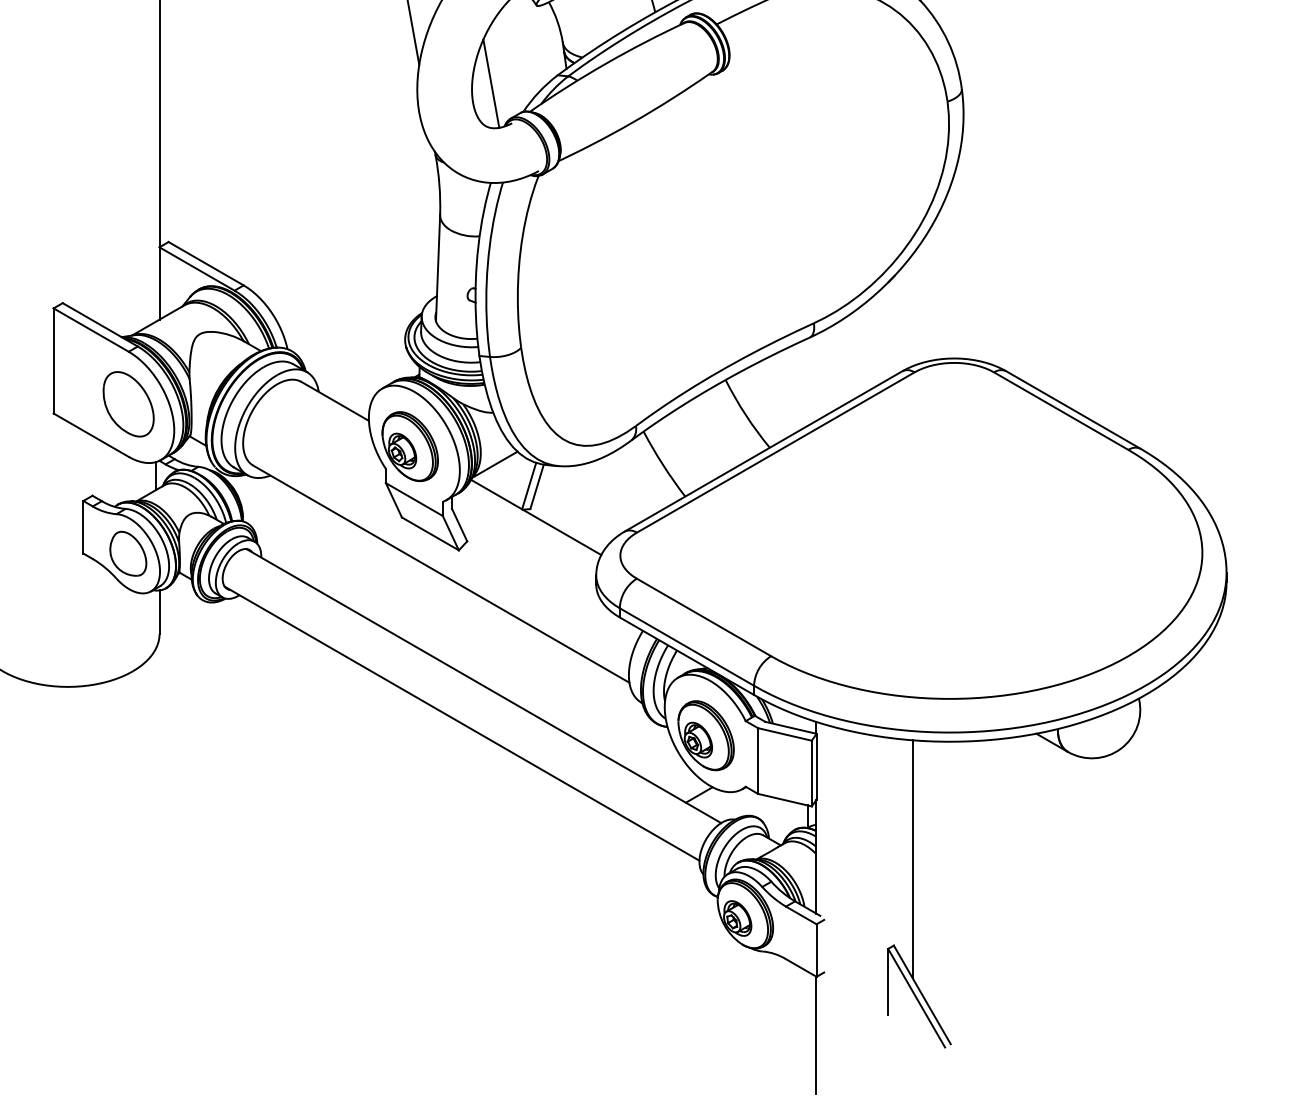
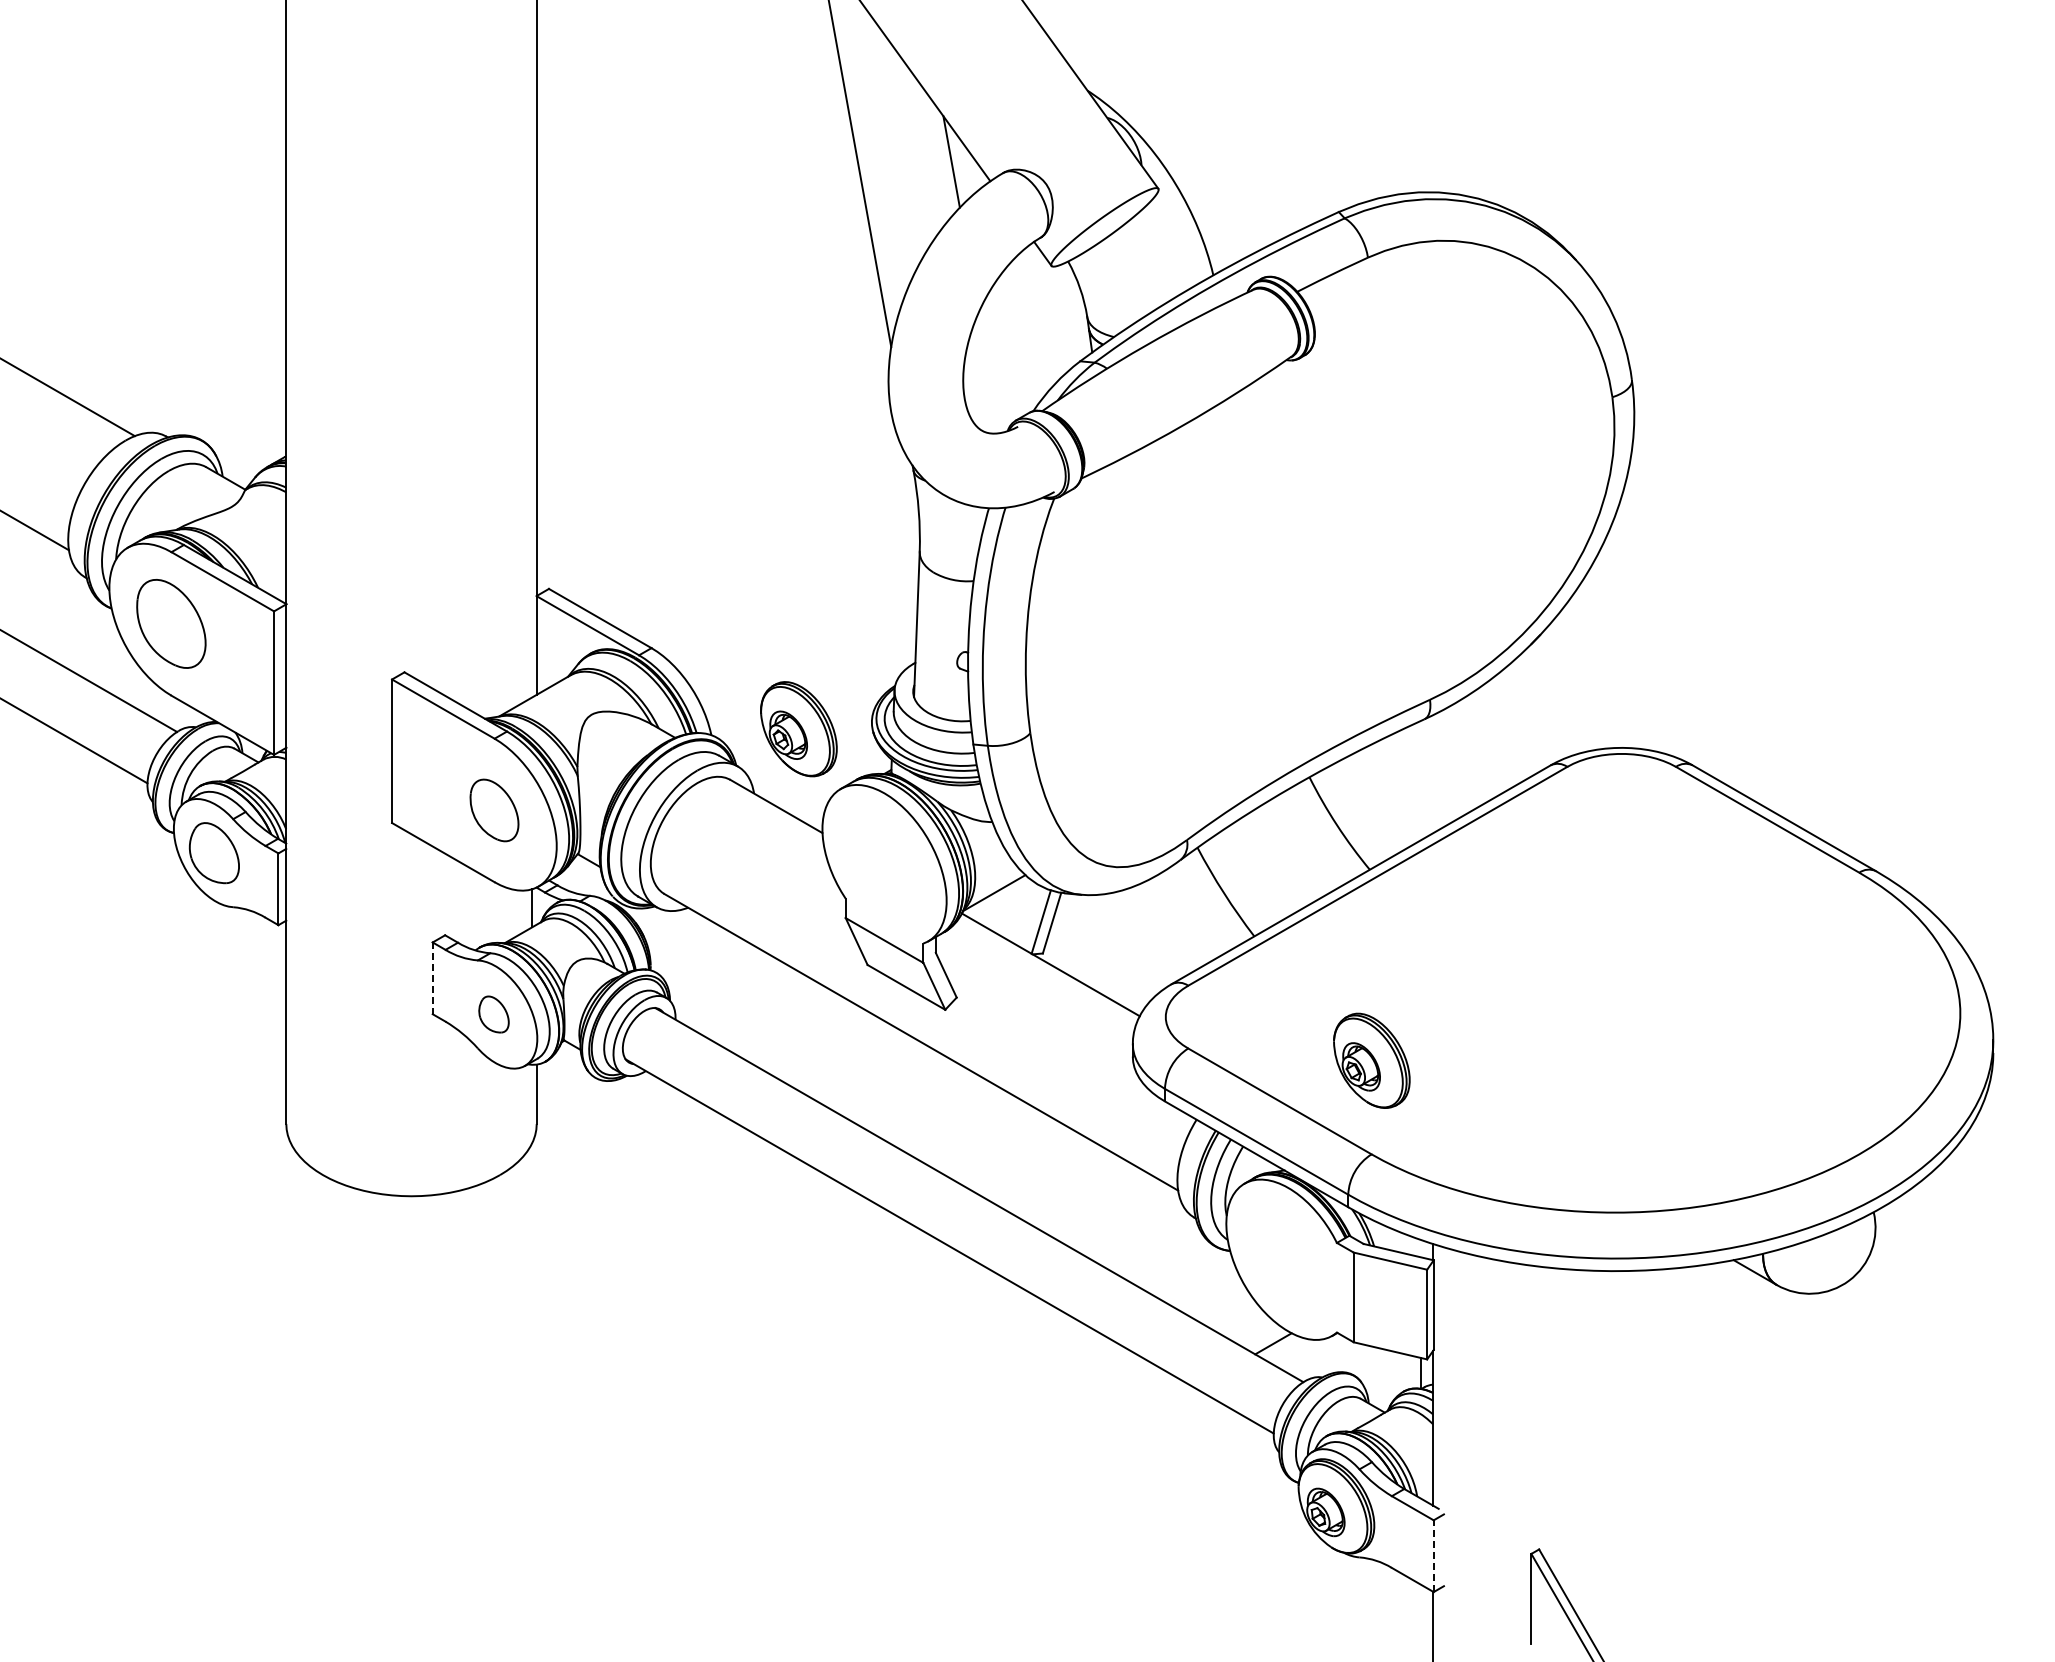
line: (491, 83) -> (989, 372), removed
part: (128, 404) -> (494, 810), size x0.7
part: (409, 446) -> (798, 729), moved
line: (83, 527) -> (432, 978), solid -> dashed
part: (127, 553) -> (493, 1014), size x0.6
part: (705, 735) -> (1371, 1060), moved
line: (912, 859) -> (1564, 1431), removed
line: (816, 950) -> (1433, 1556), solid -> dashed

